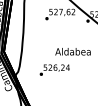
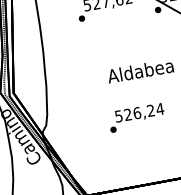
text: (54, 69) -> (136, 116), moved

